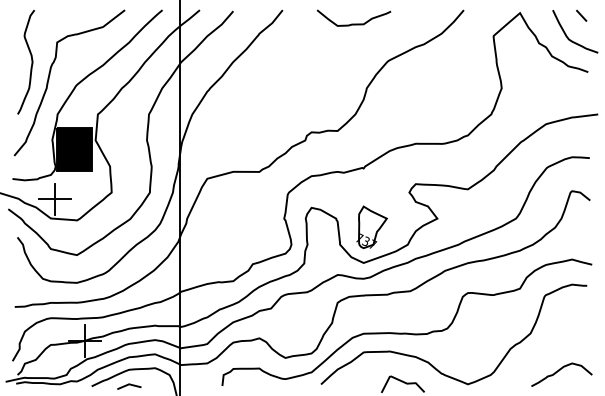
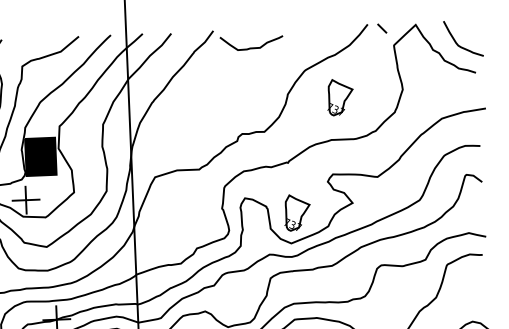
line: (581, 15) -> (382, 28), moved
curve: (353, 23) -> (251, 47), moved
part: (427, 93) -> (339, 96), added

